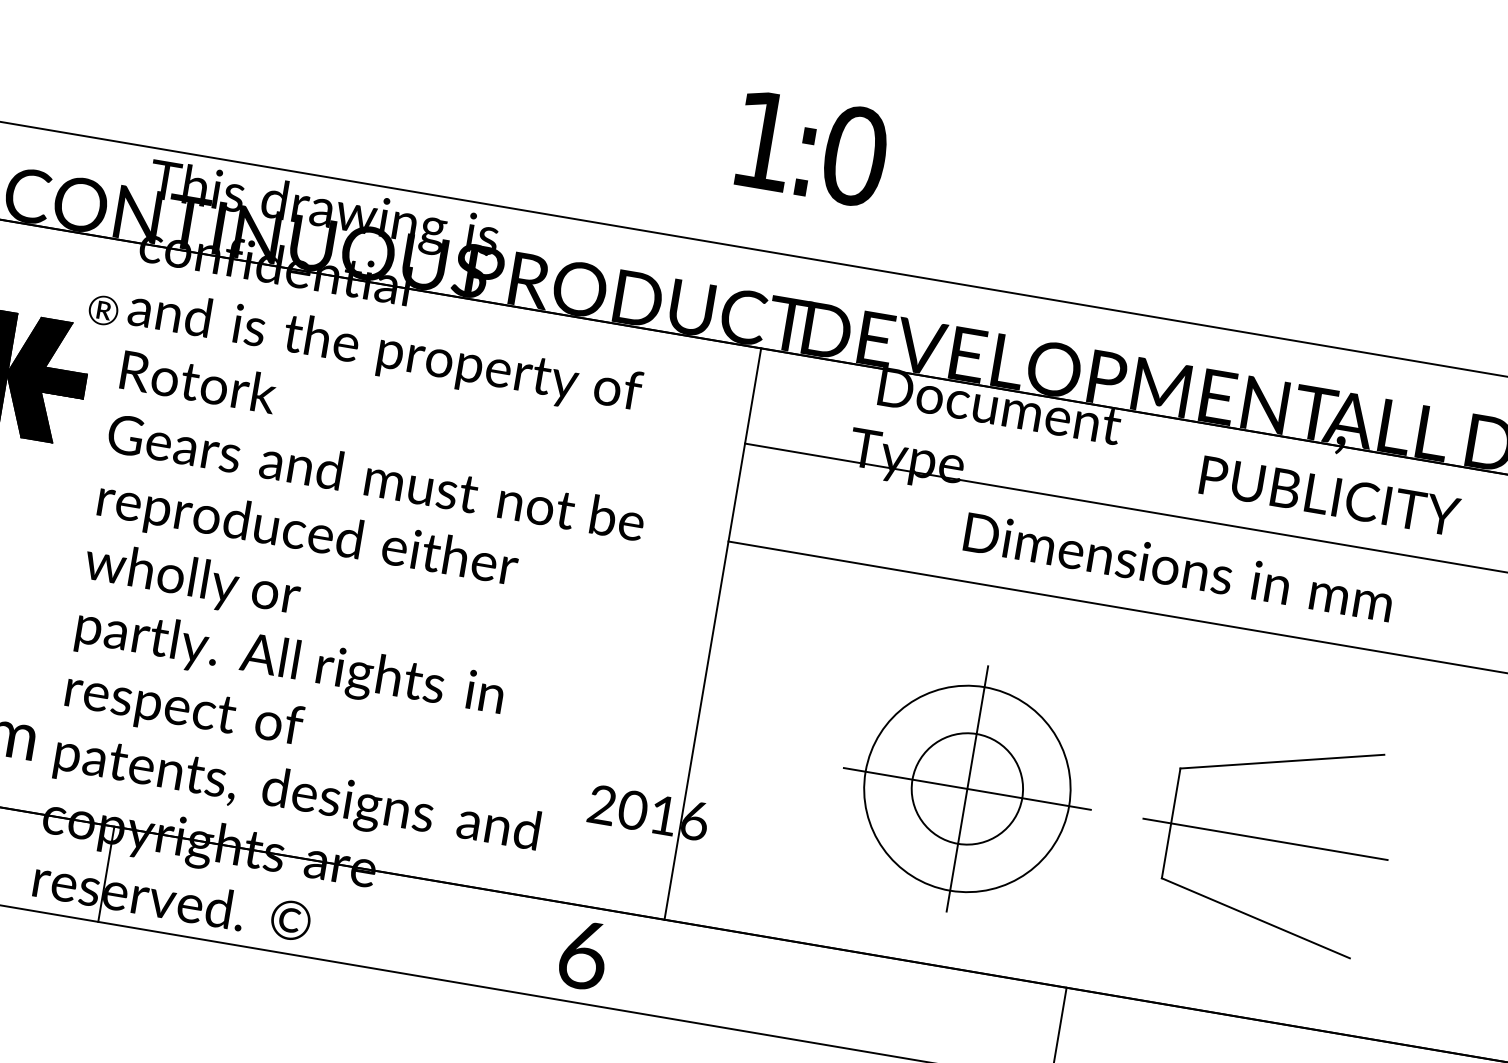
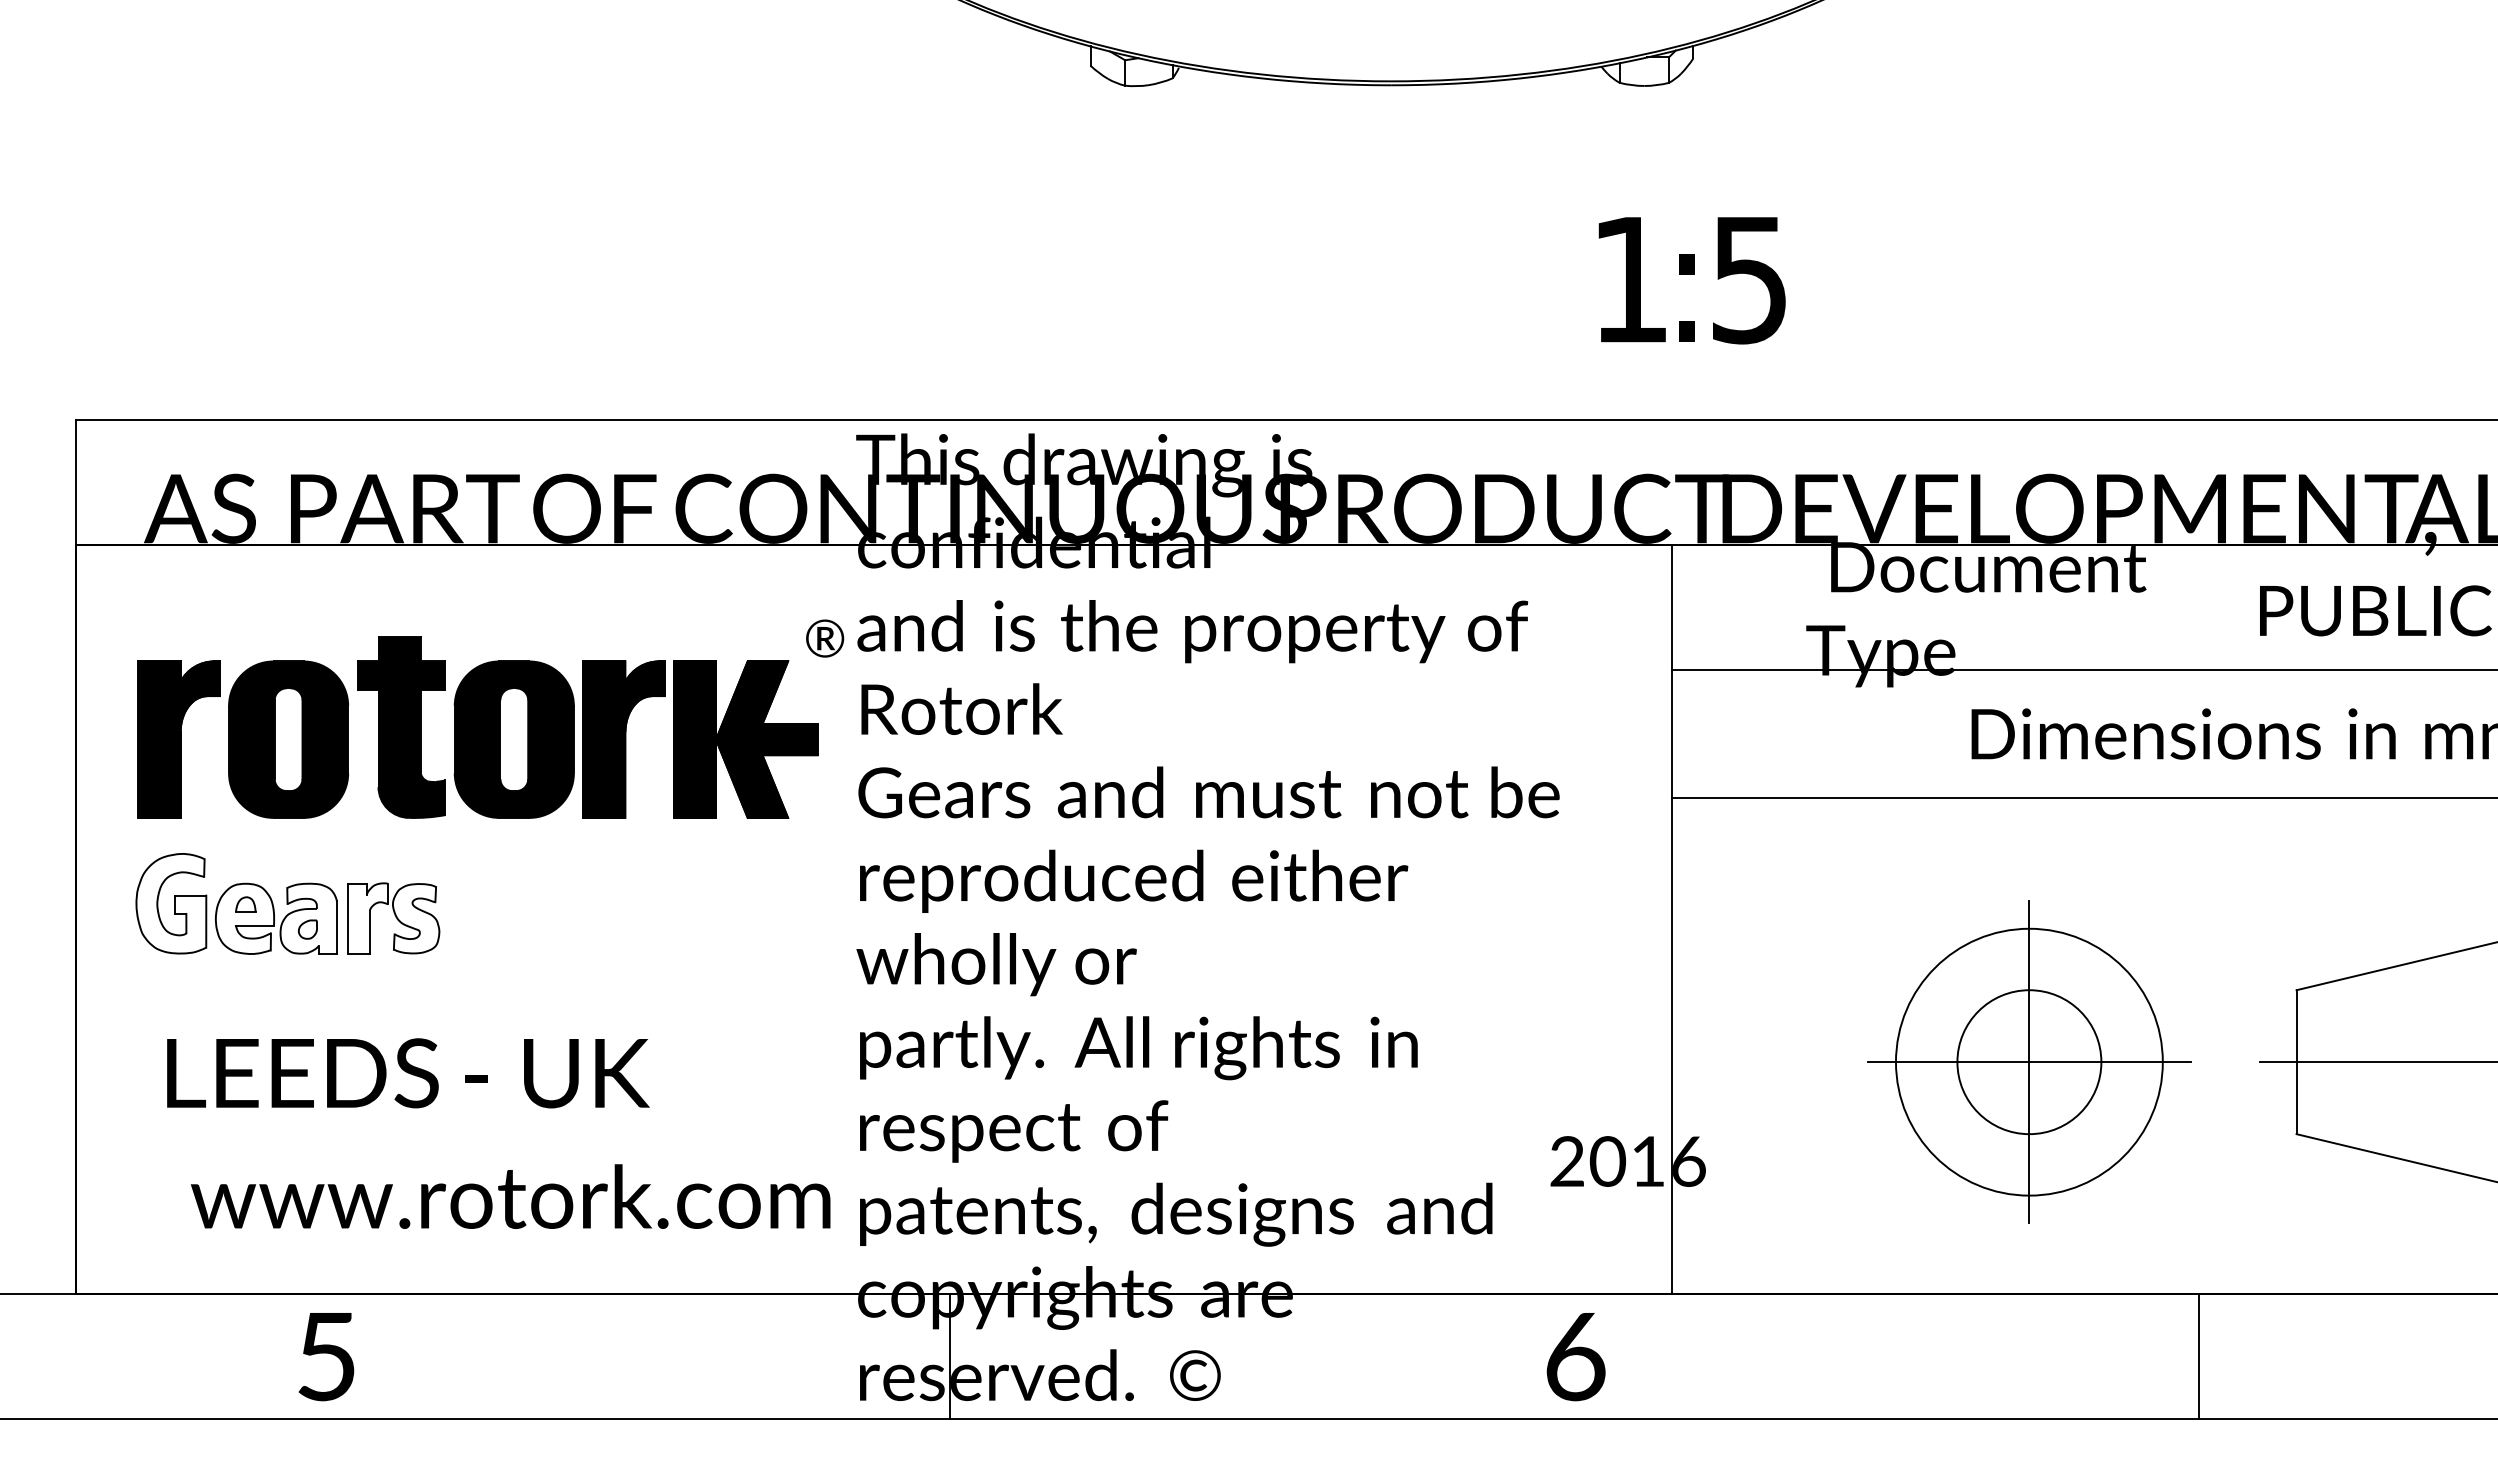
text: (854, 155) -> (1749, 279), 0 -> 5

